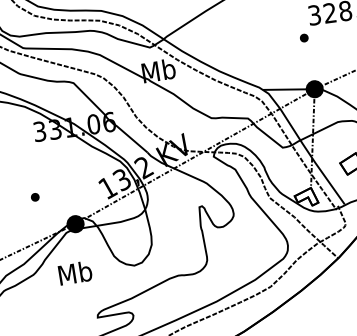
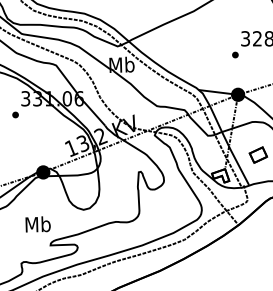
part: (35, 196) -> (15, 114), moved
text: (74, 273) -> (37, 224), moved

